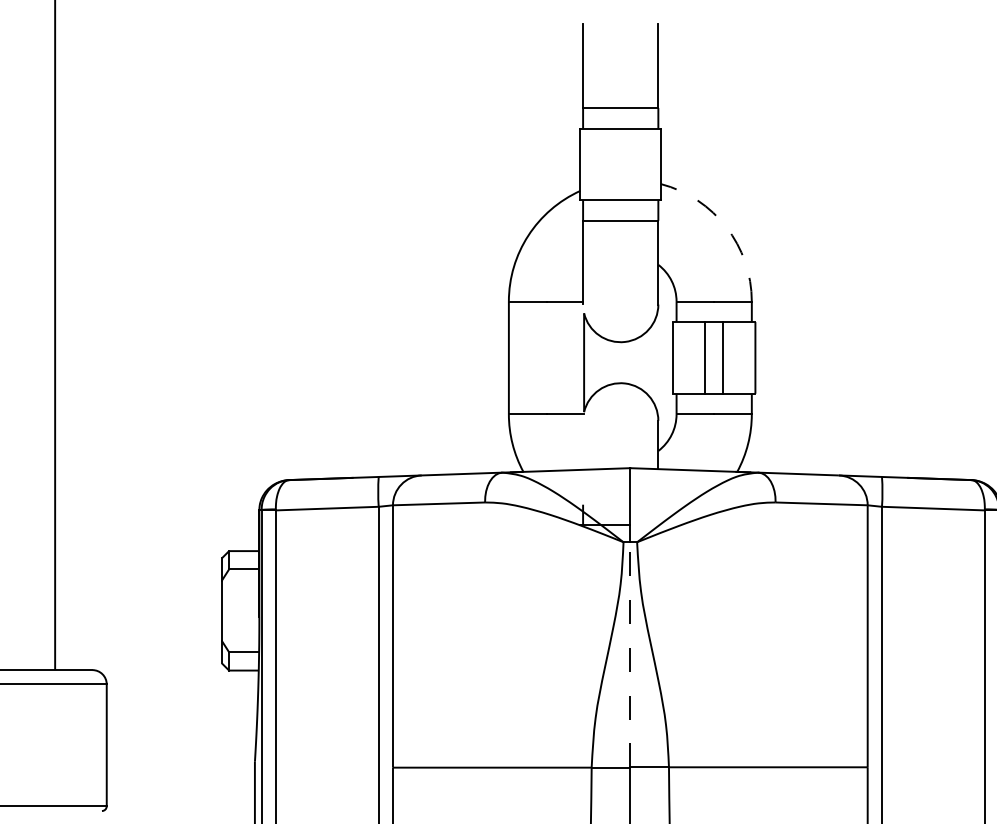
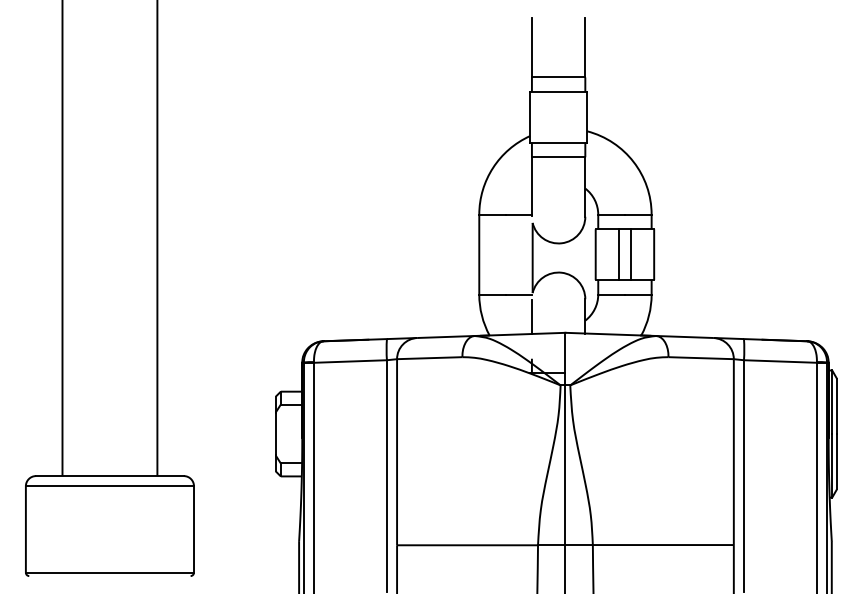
arc: (726, 228) -> (633, 162), dashed -> solid
line: (582, 445) -> (531, 316), added
line: (630, 655) -> (565, 465), dashed -> solid

